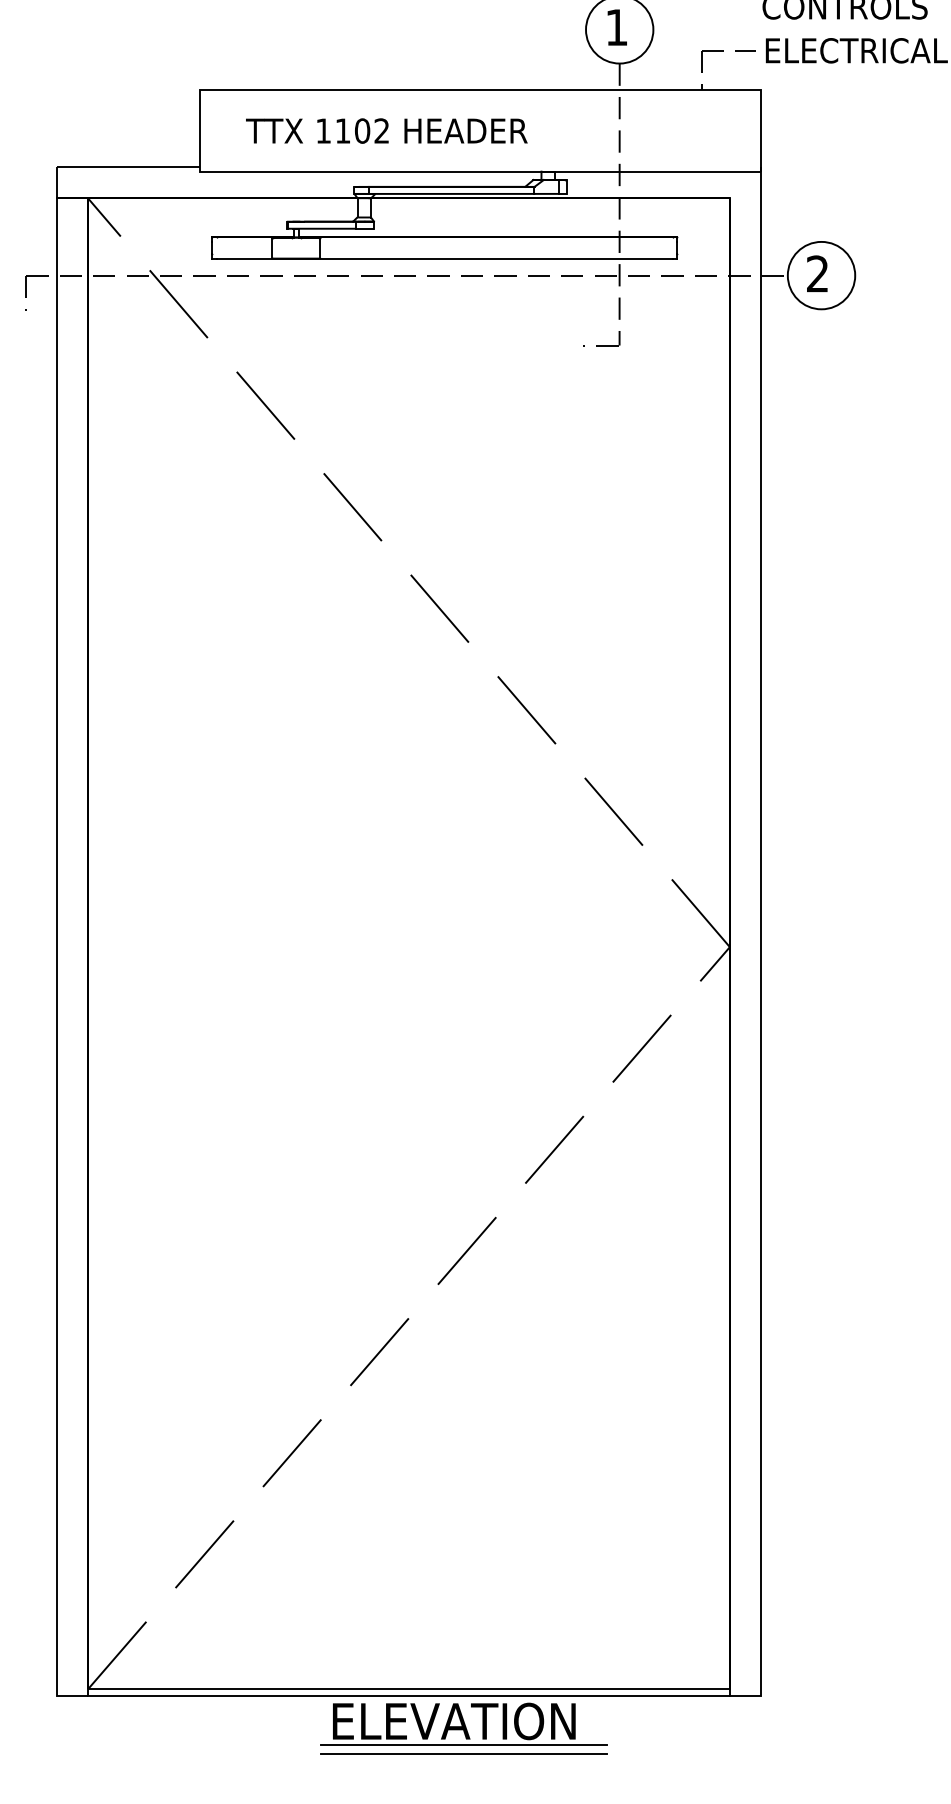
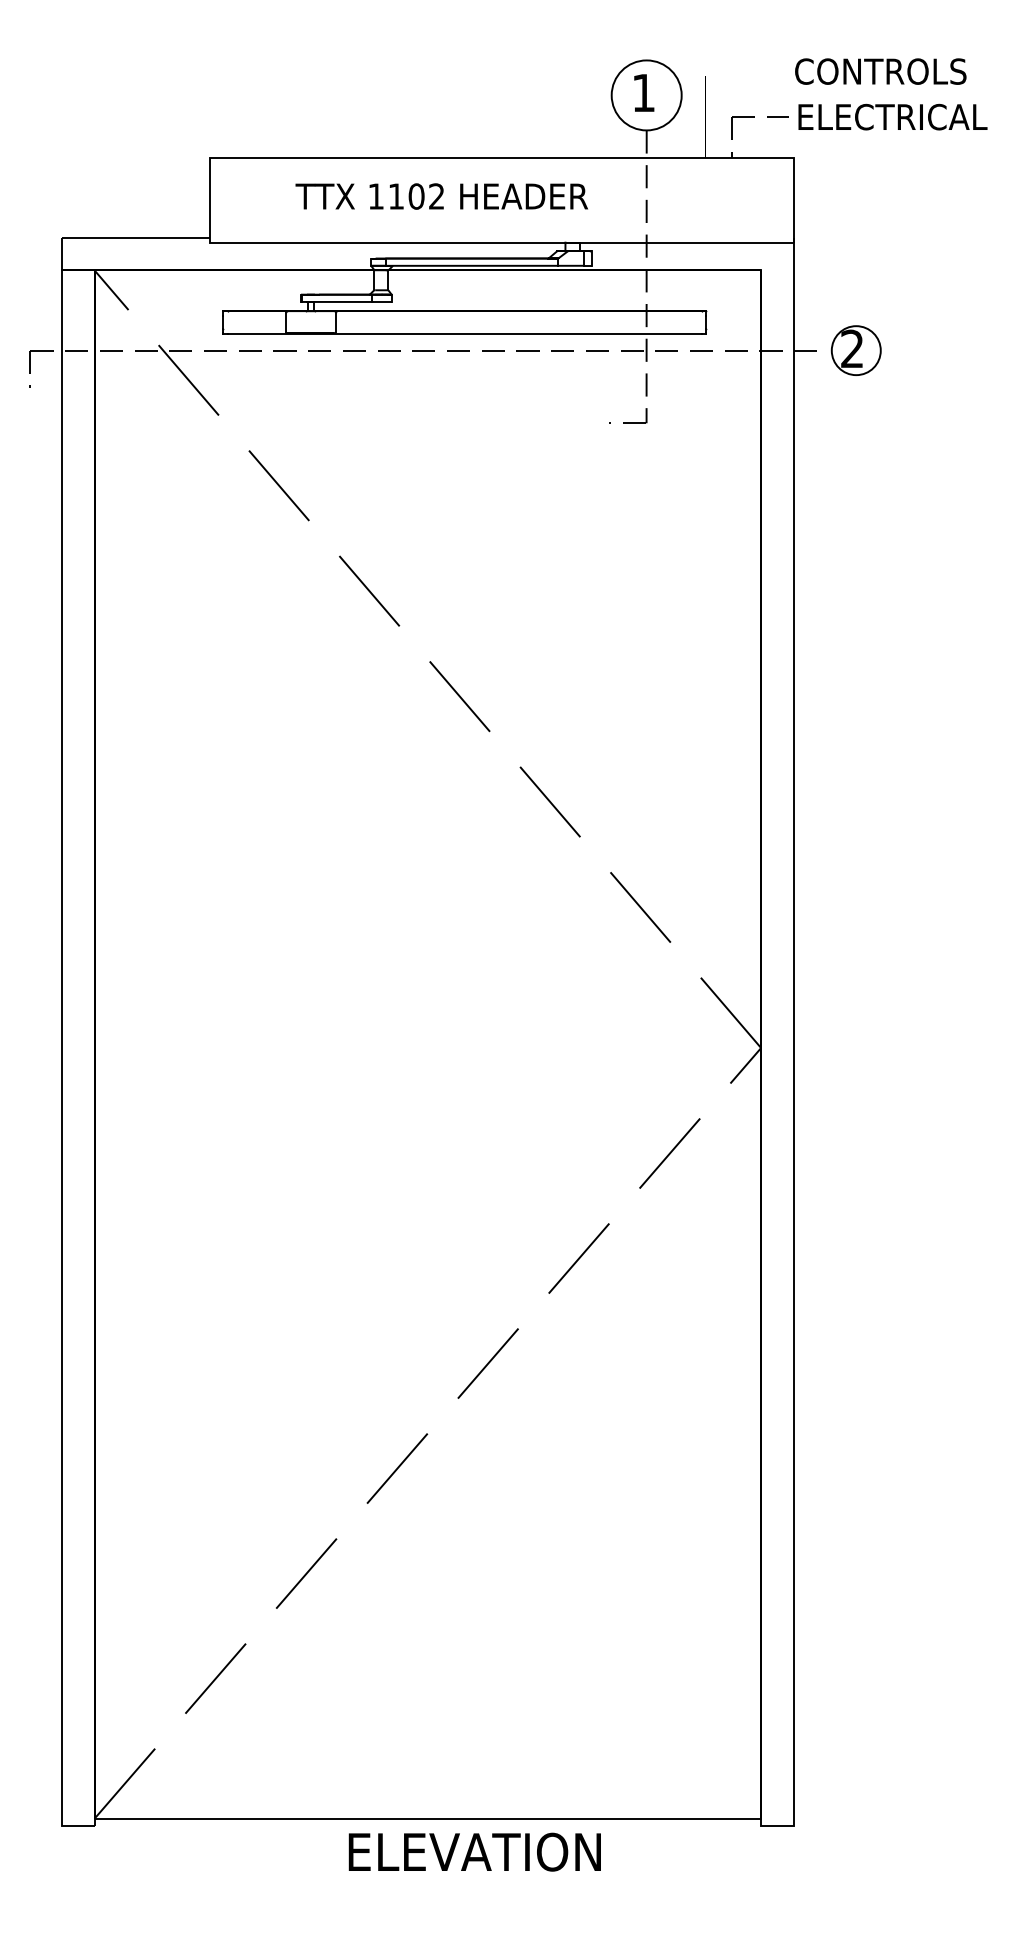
text: (386, 131) -> (441, 196), moved
circle: (821, 275) -> (856, 350), size x0.7
line: (408, 1695) -> (427, 1825), removed
line: (463, 1744) -> (484, 1876), removed
line: (463, 1753) -> (484, 1885), removed

